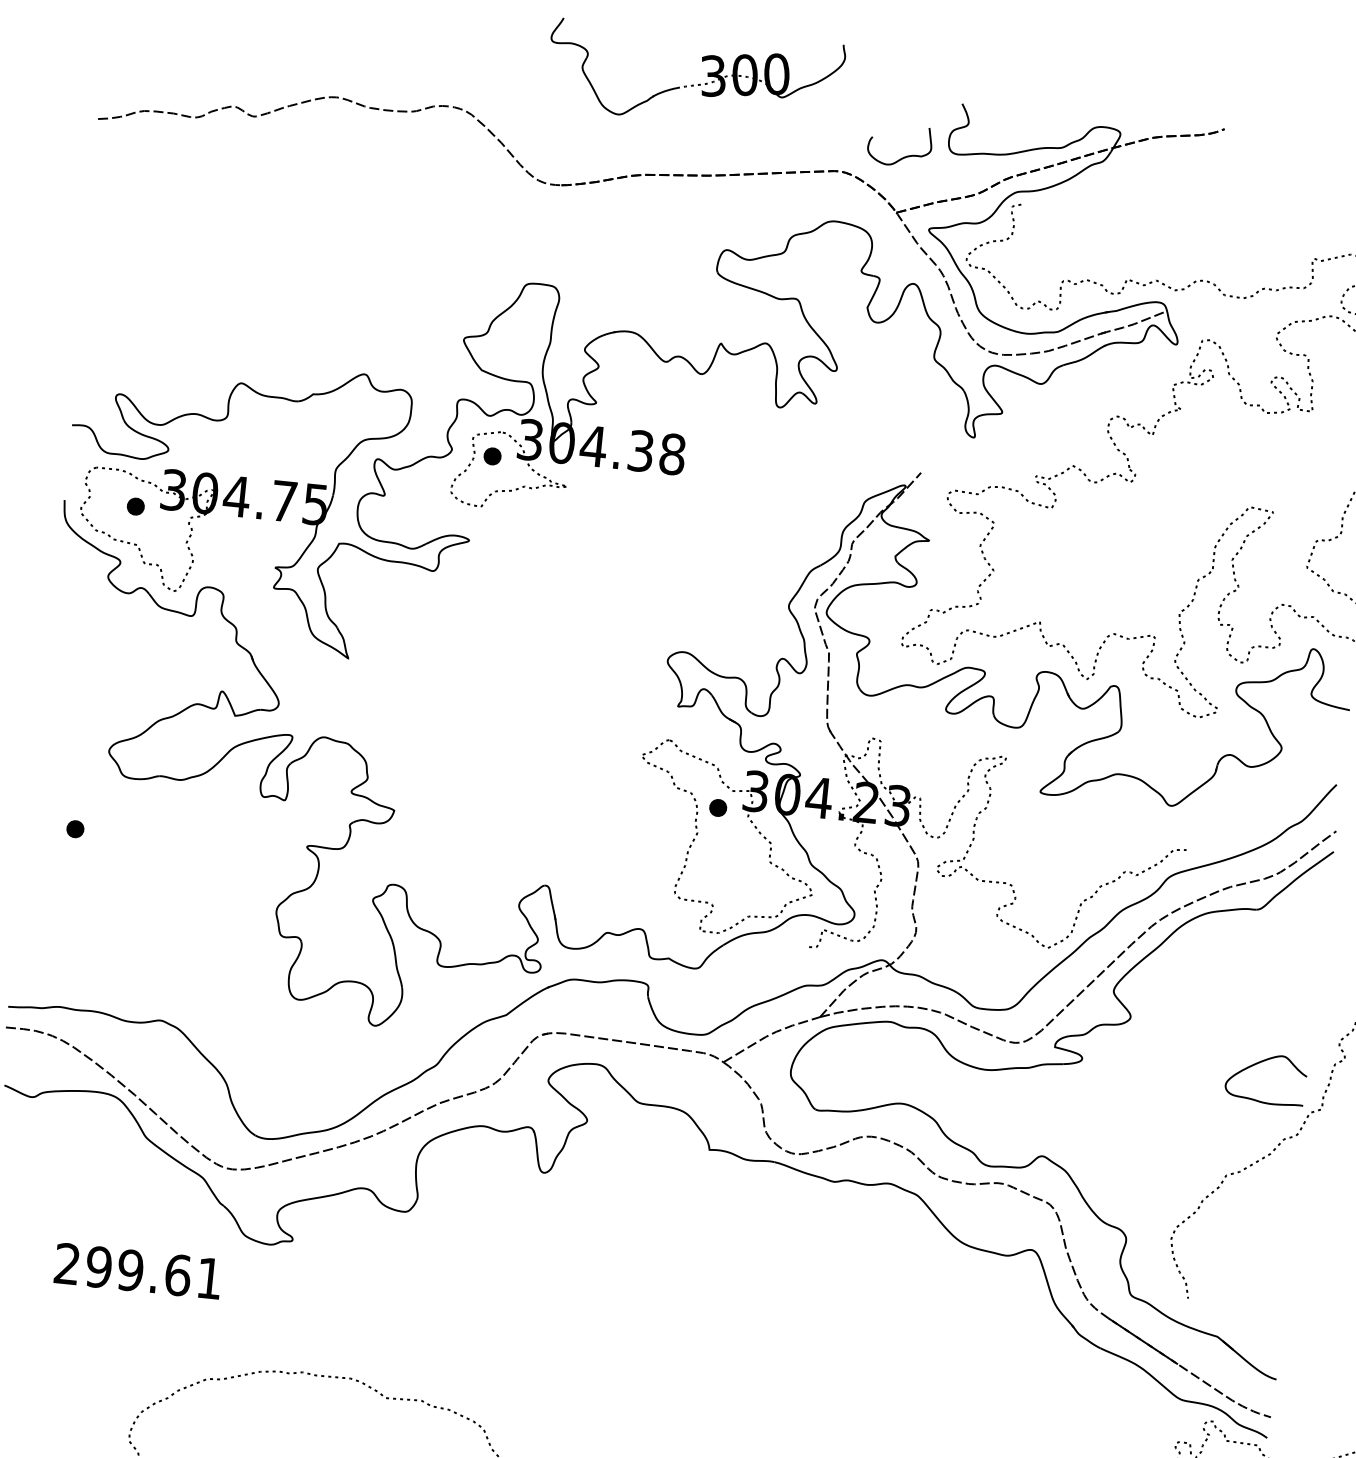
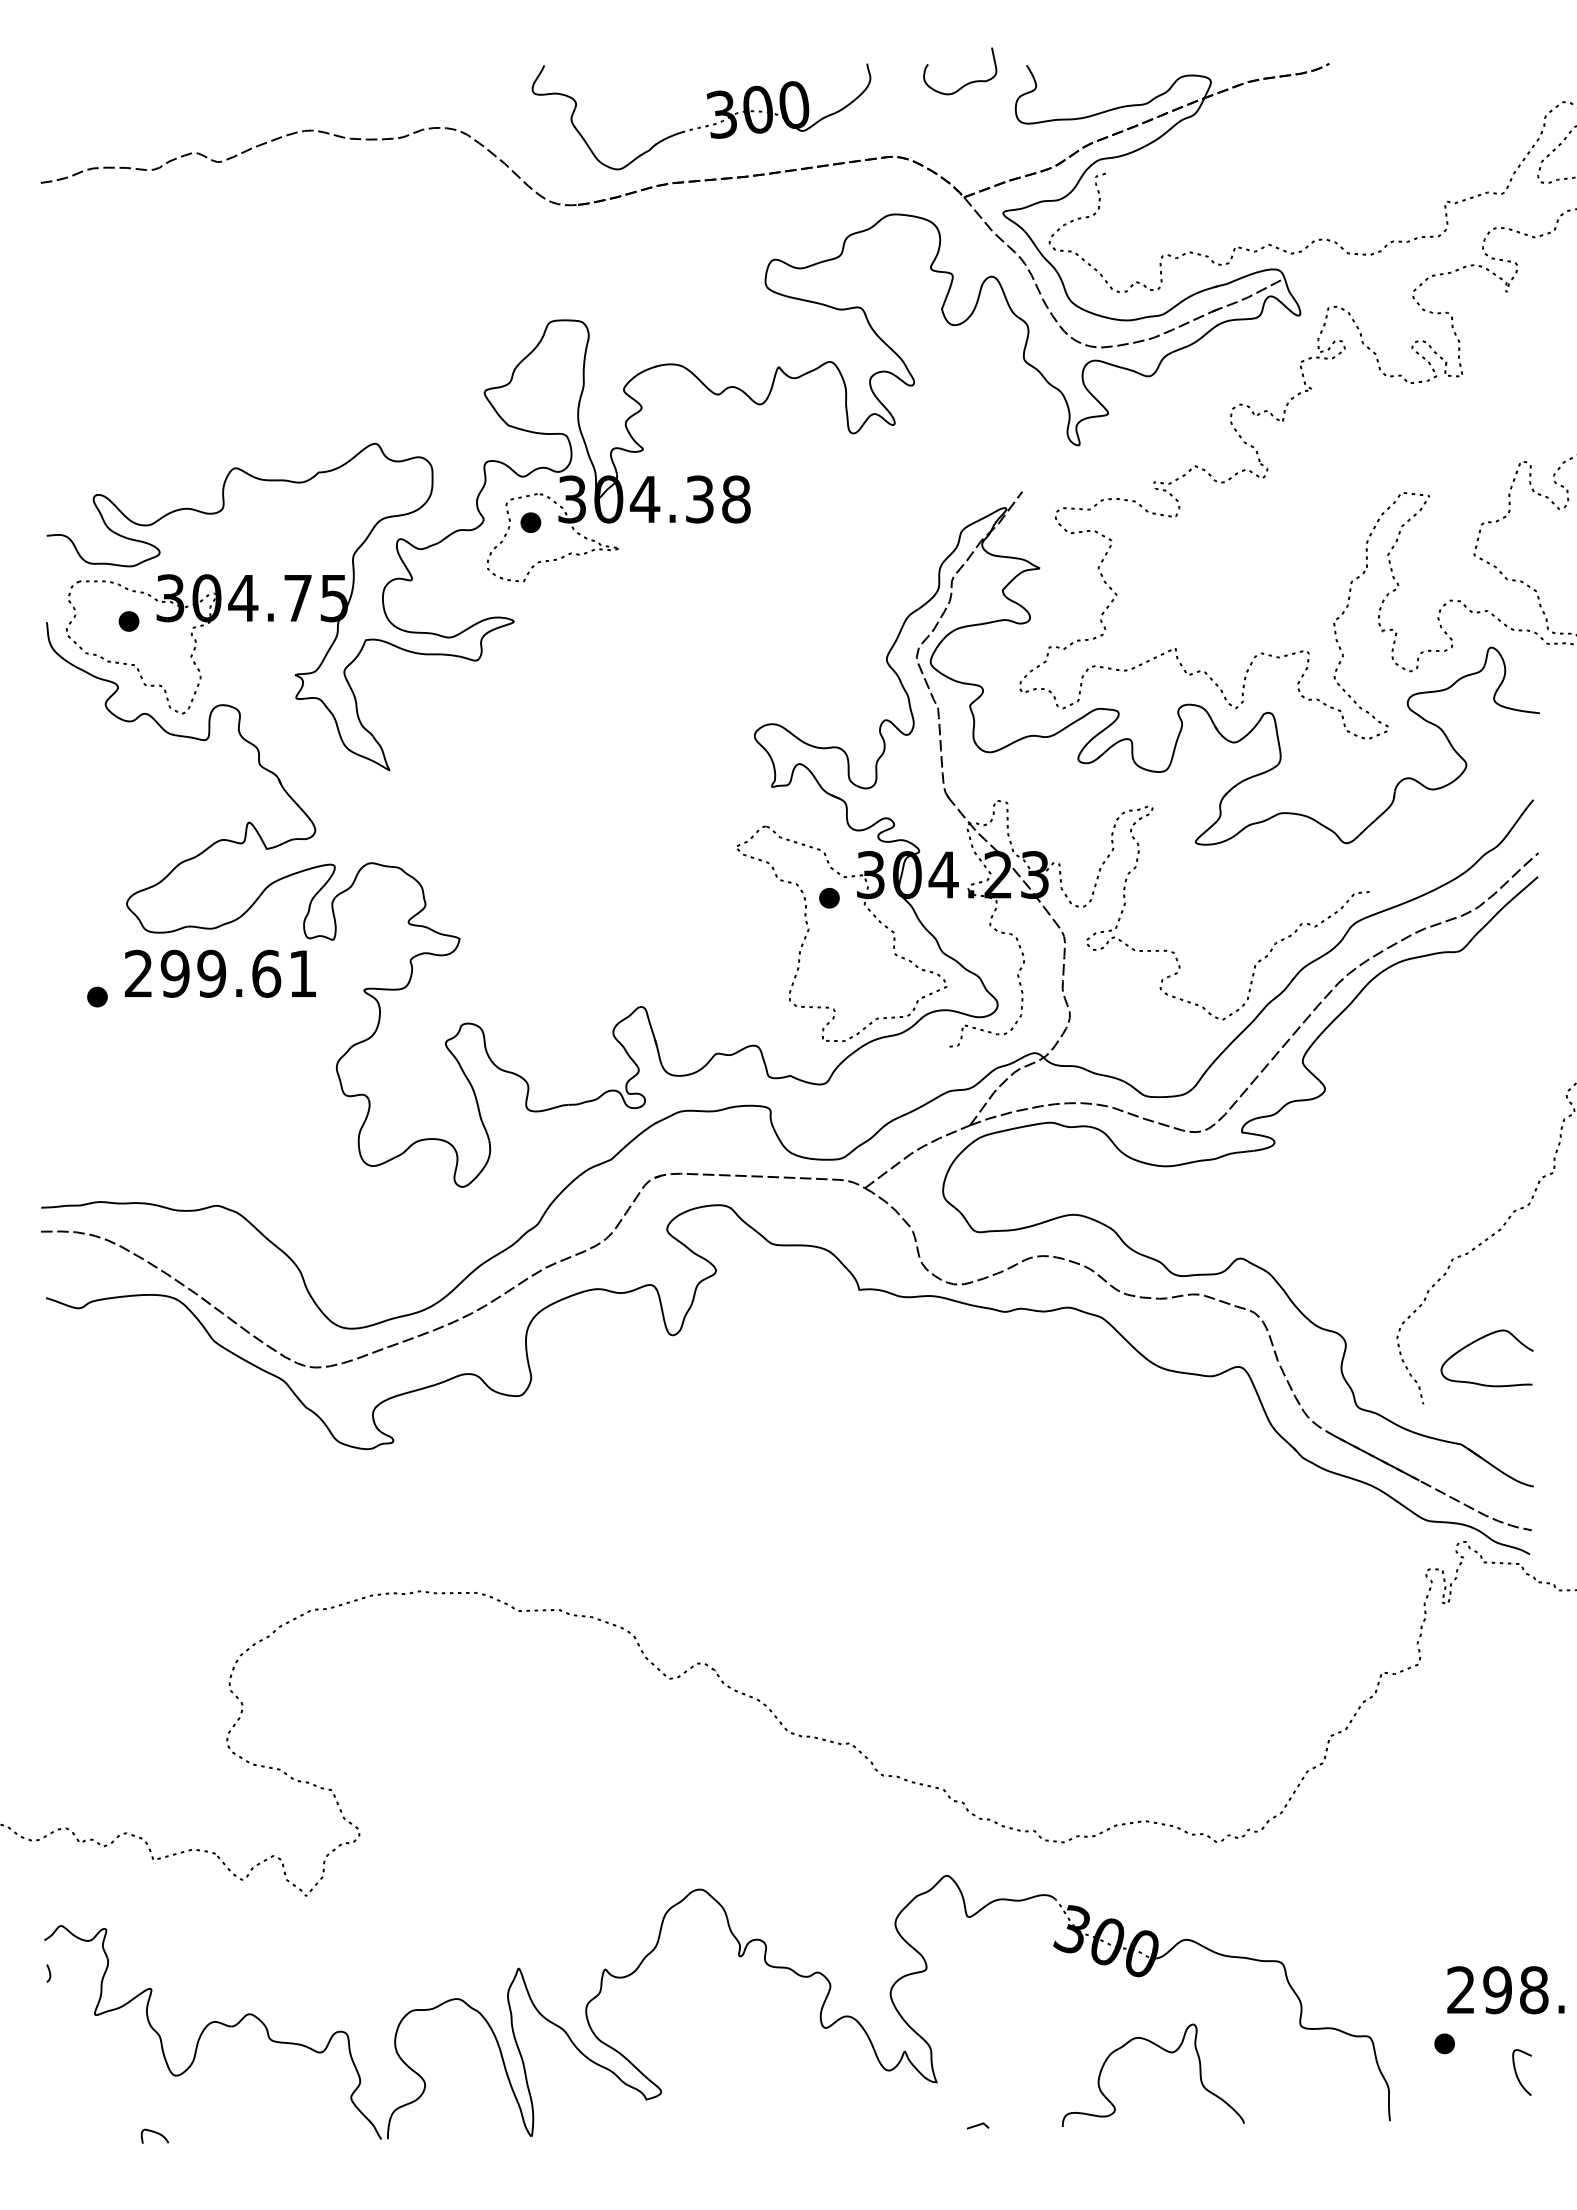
part: (698, 84) -> (705, 125), moved
curve: (904, 156) -> (966, 83), moved
curve: (1259, 1063) -> (1477, 1341), moved
text: (138, 1270) -> (220, 973), moved

